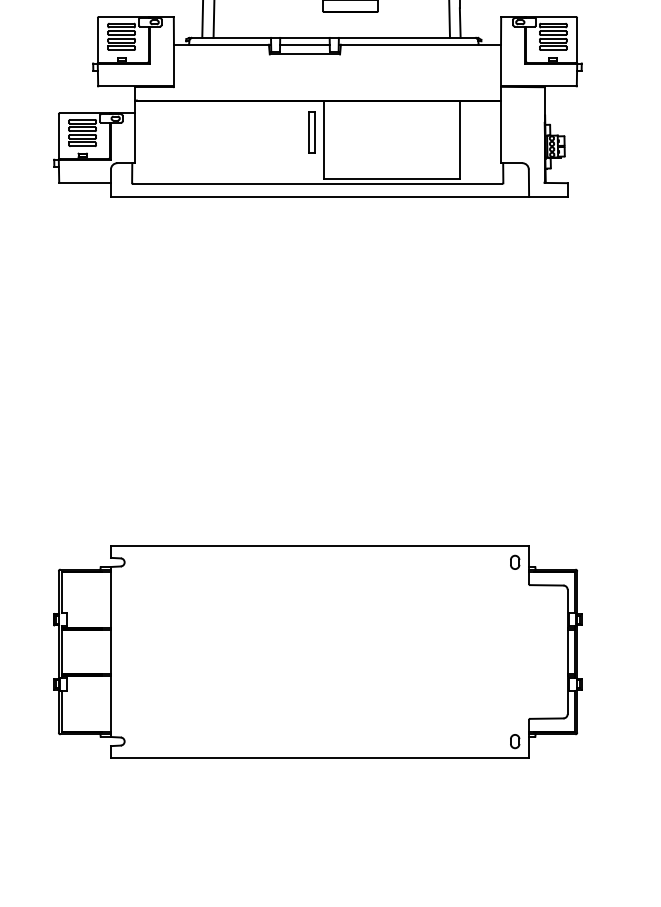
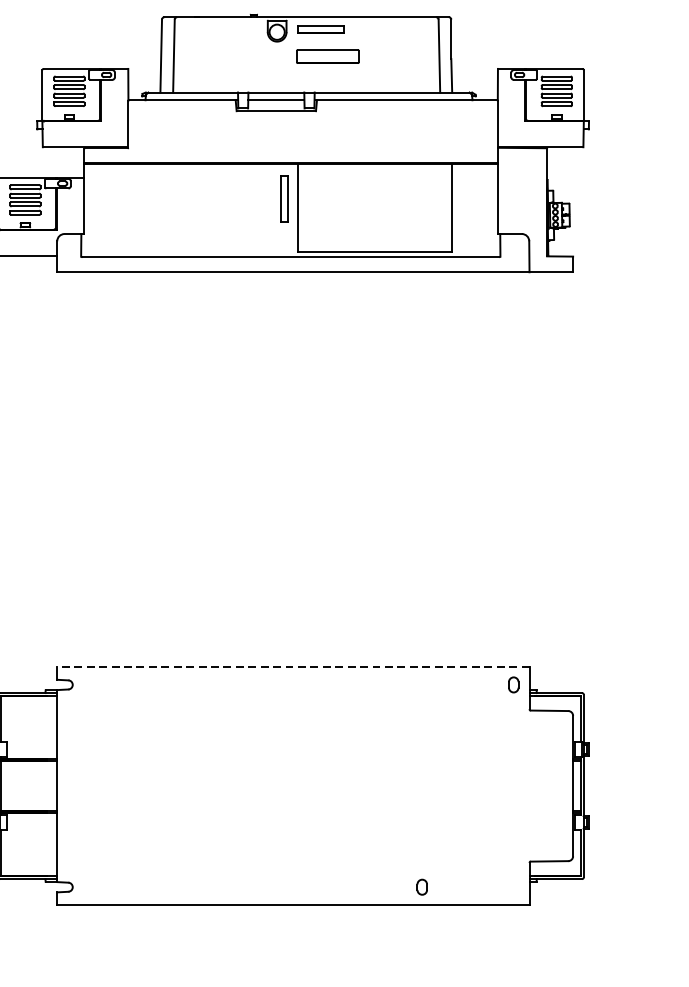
line: (319, 546) -> (292, 666), solid -> dashed
part: (515, 741) -> (422, 887), moved

